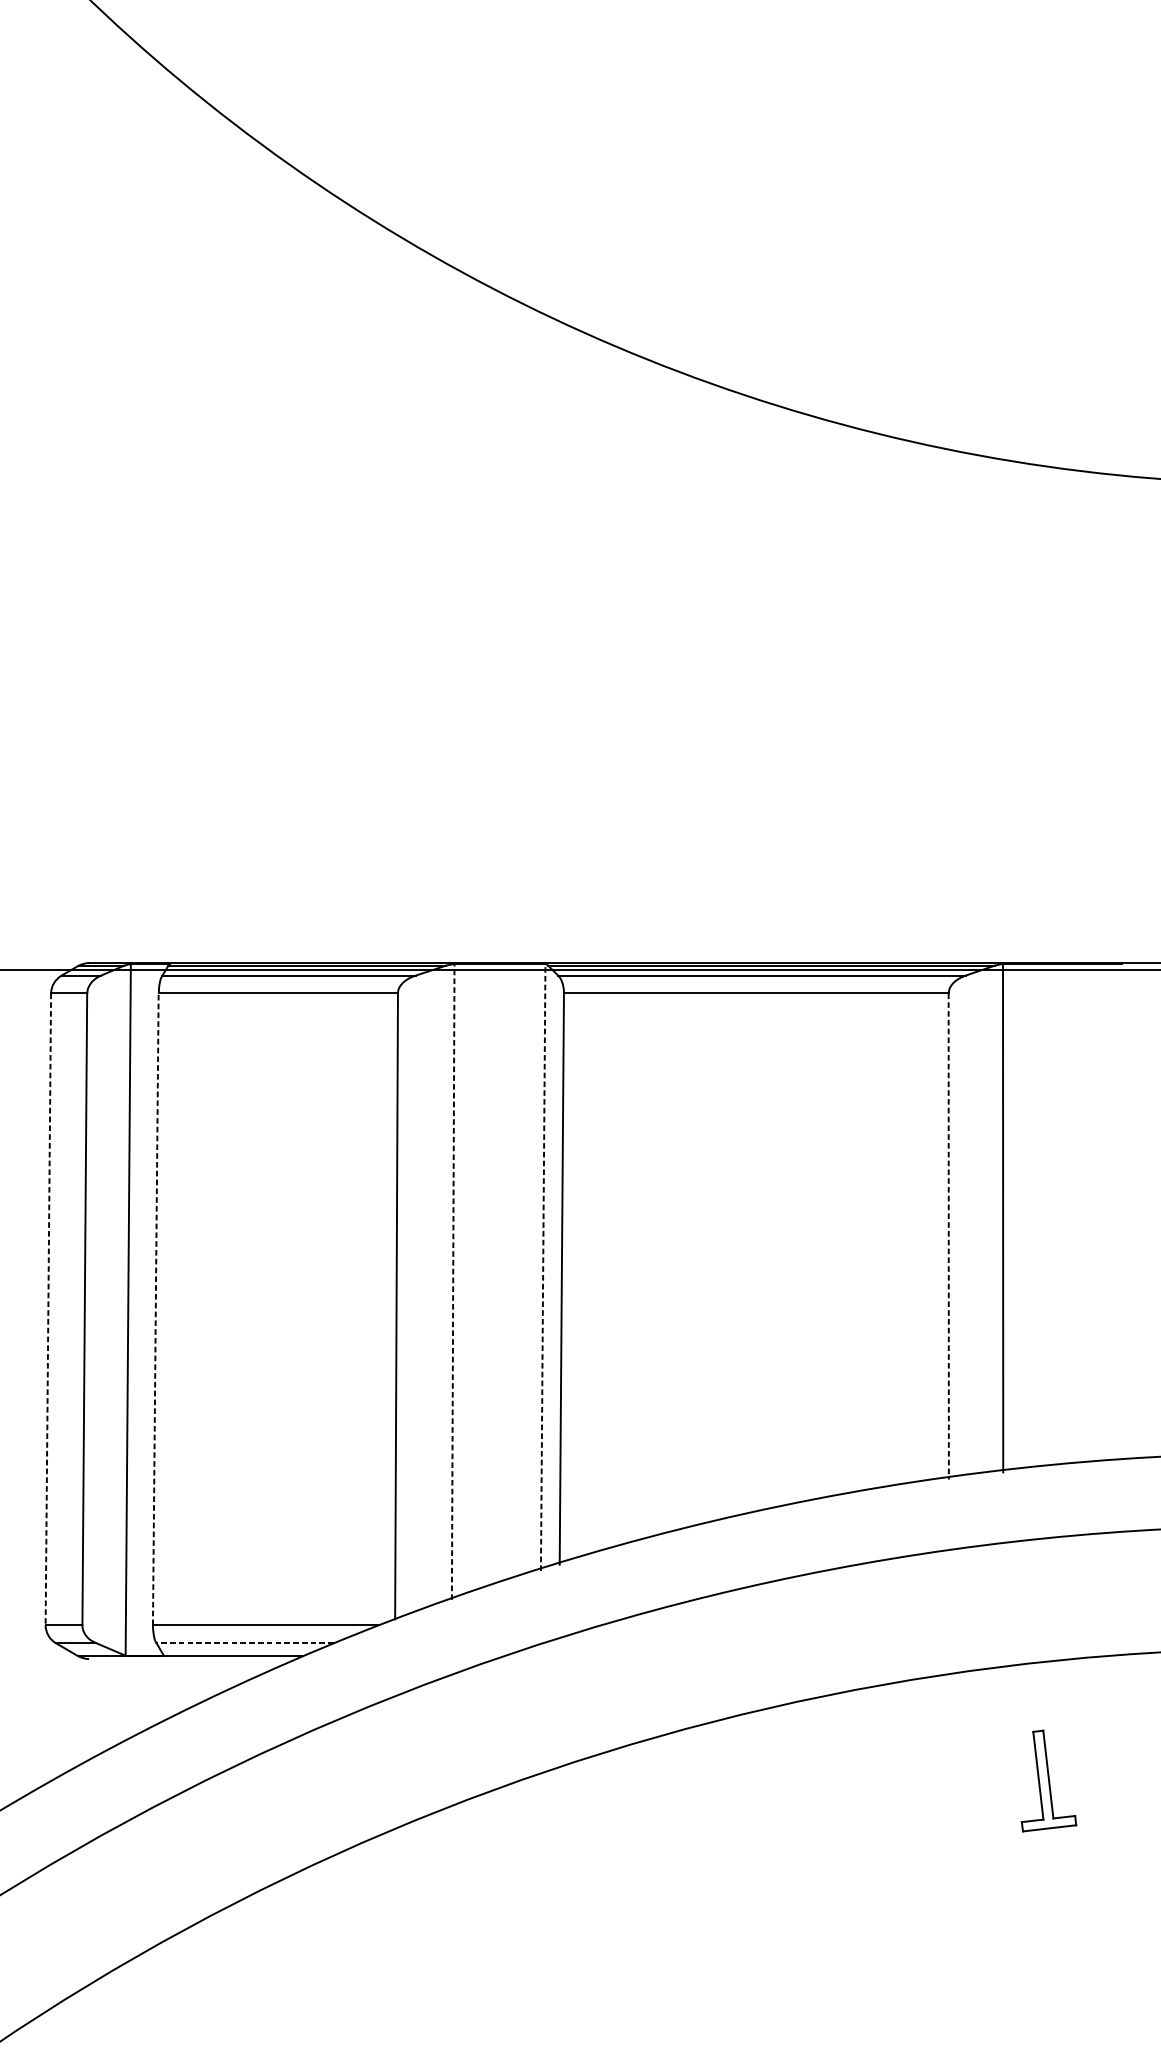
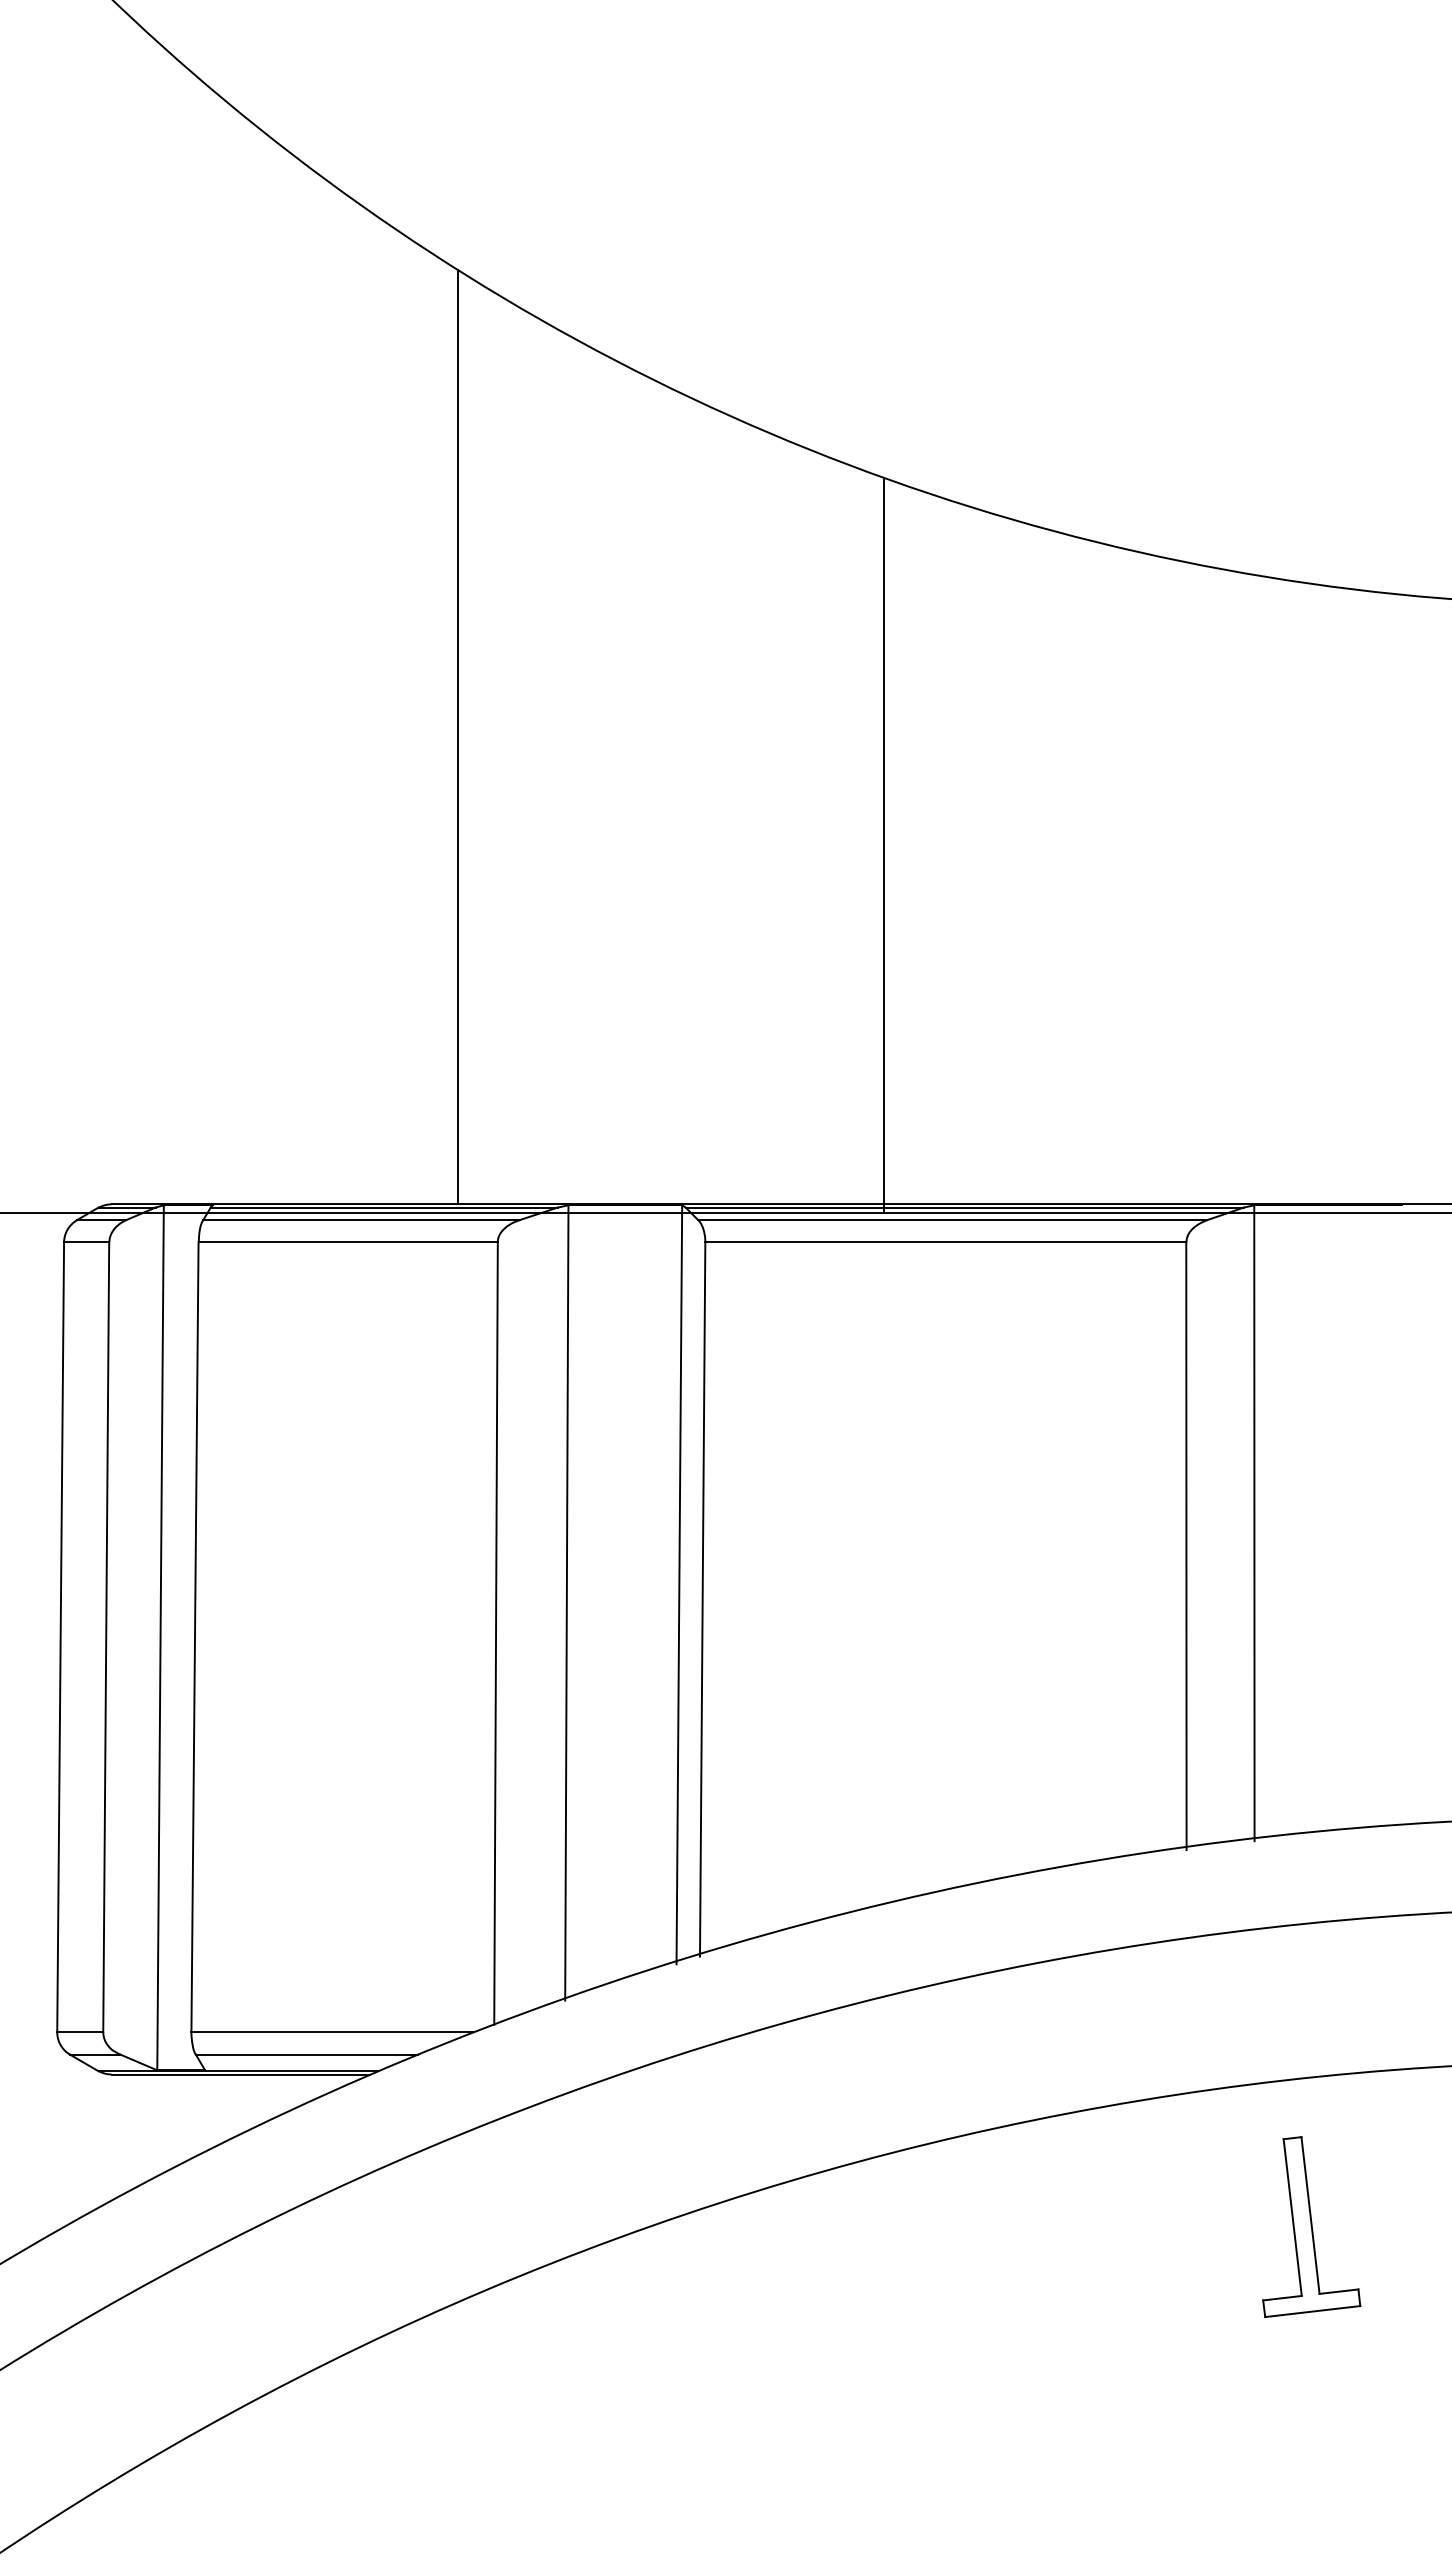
line: (365, 589) -> (457, 737), added
line: (707, 674) -> (884, 843), added
line: (948, 1236) -> (1186, 1546), dashed -> solid
line: (543, 1267) -> (679, 1584), dashed -> solid
line: (452, 1281) -> (566, 1602), dashed -> solid
line: (48, 1309) -> (60, 1637), dashed -> solid
line: (156, 1309) -> (195, 1637), dashed -> solid
line: (244, 1643) -> (306, 2054), dashed -> solid
line: (192, 1659) -> (240, 2074), added
part: (1048, 1780) -> (1311, 2226), size x1.43

